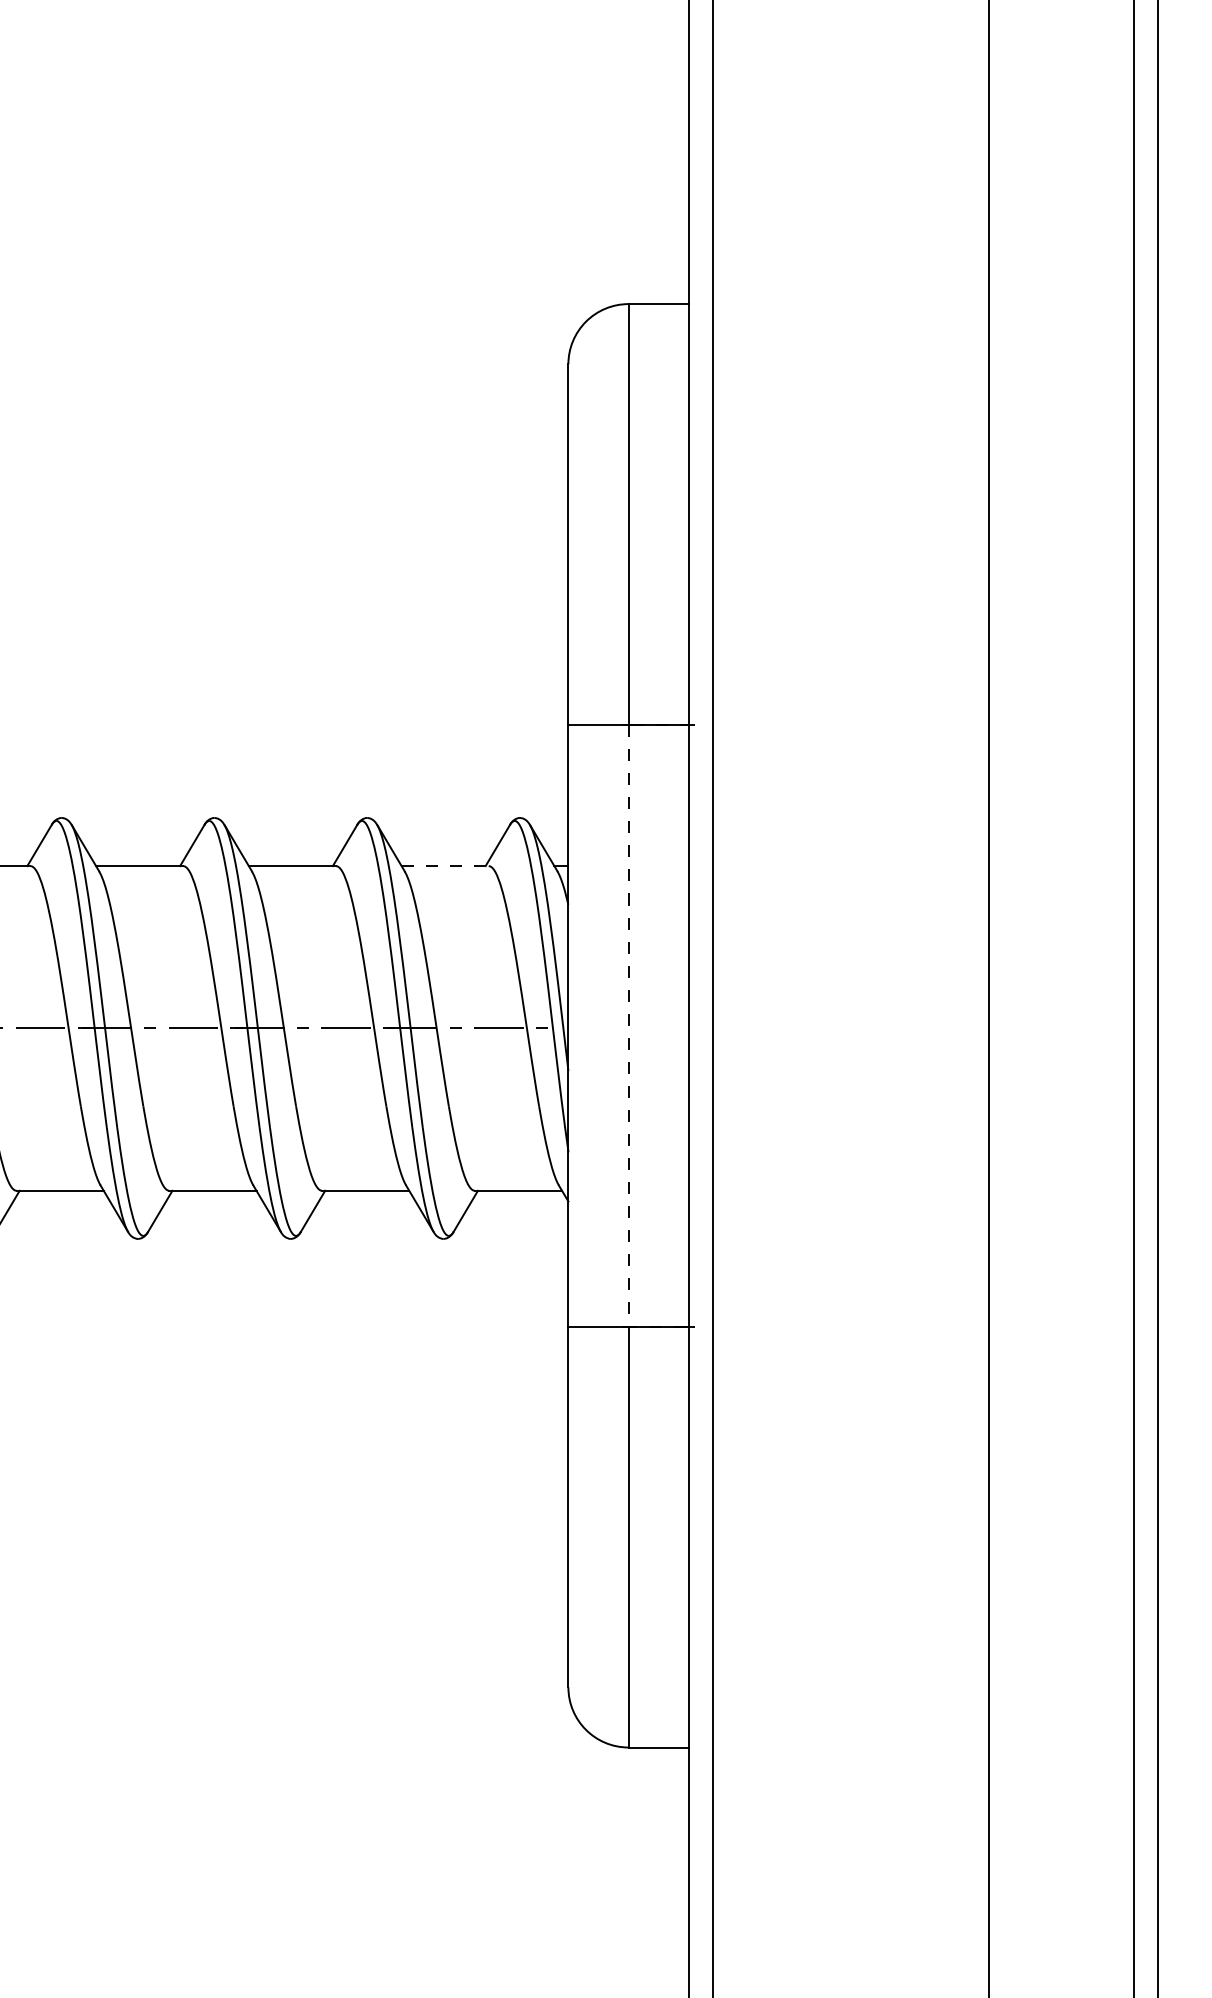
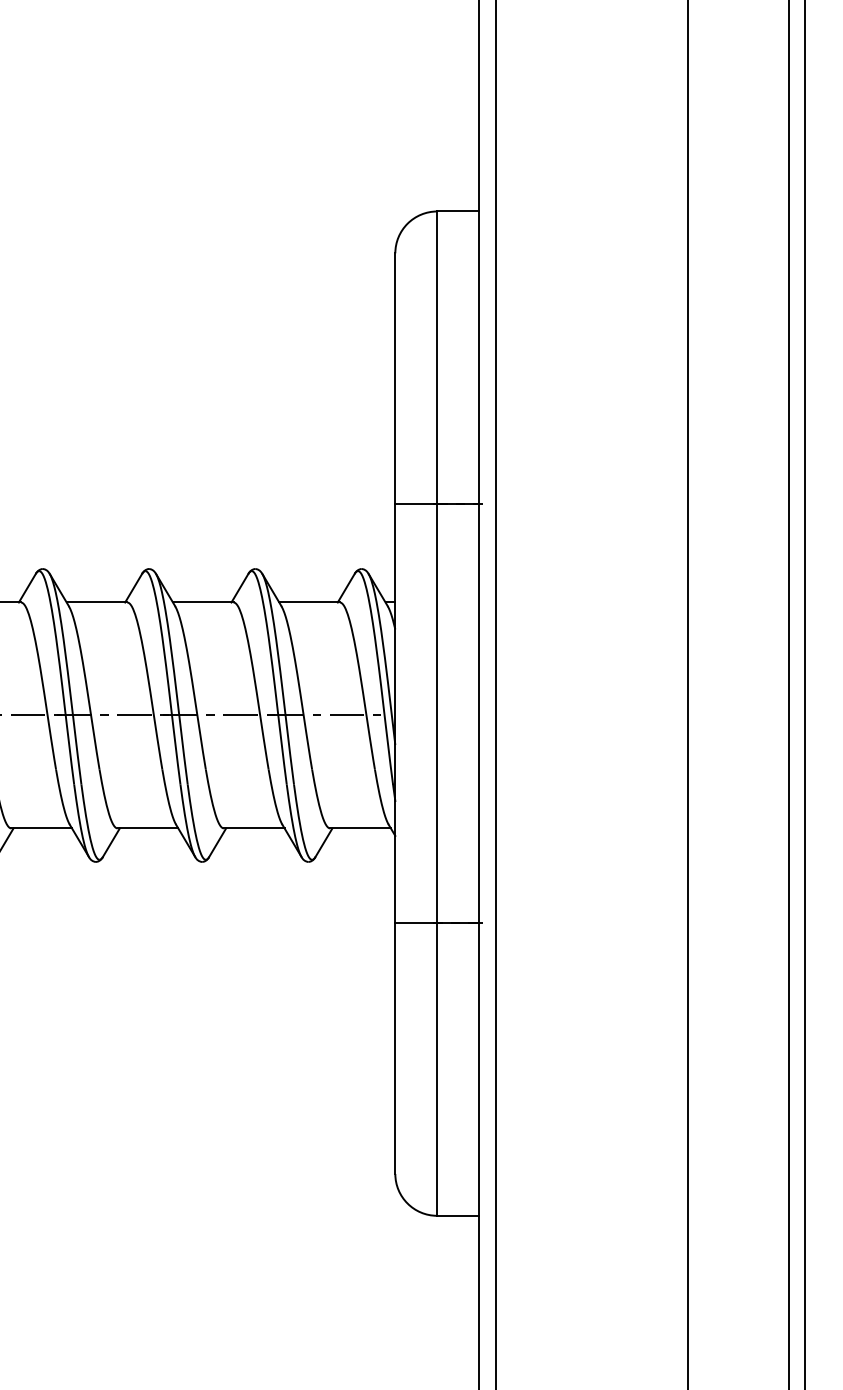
line: (446, 866) -> (310, 602), dashed -> solid
line: (628, 1027) -> (437, 714), dashed -> solid

